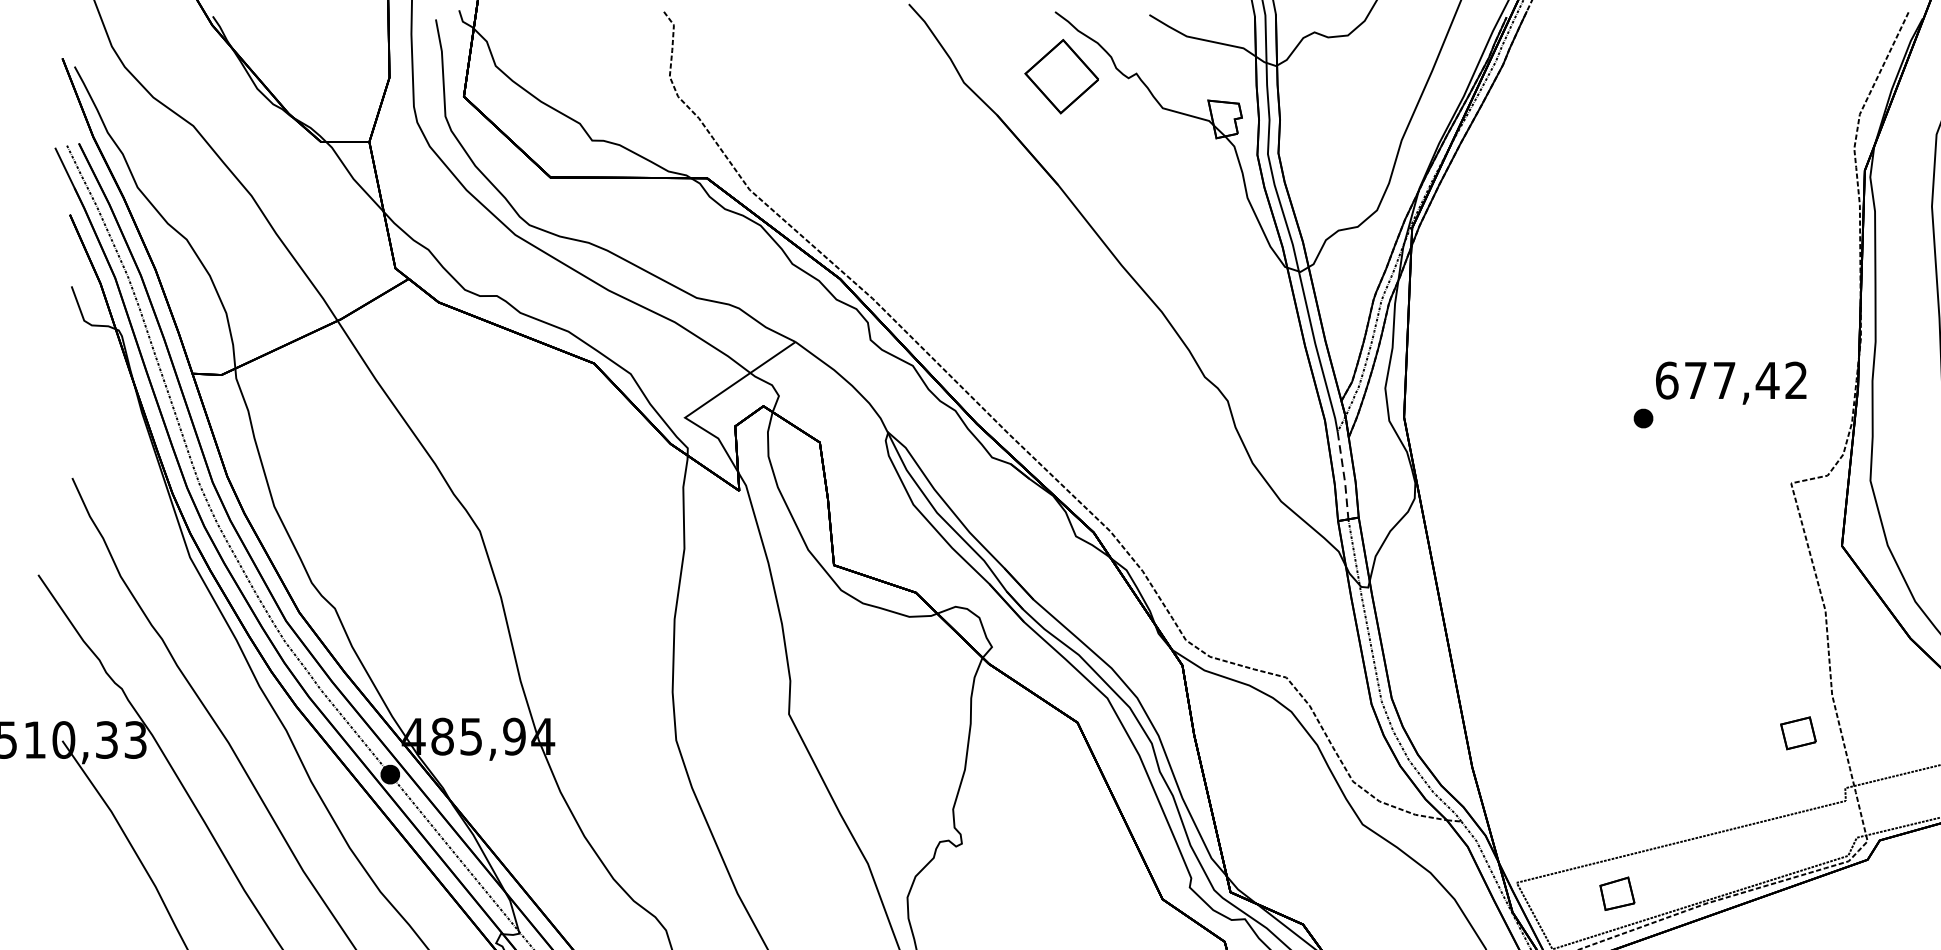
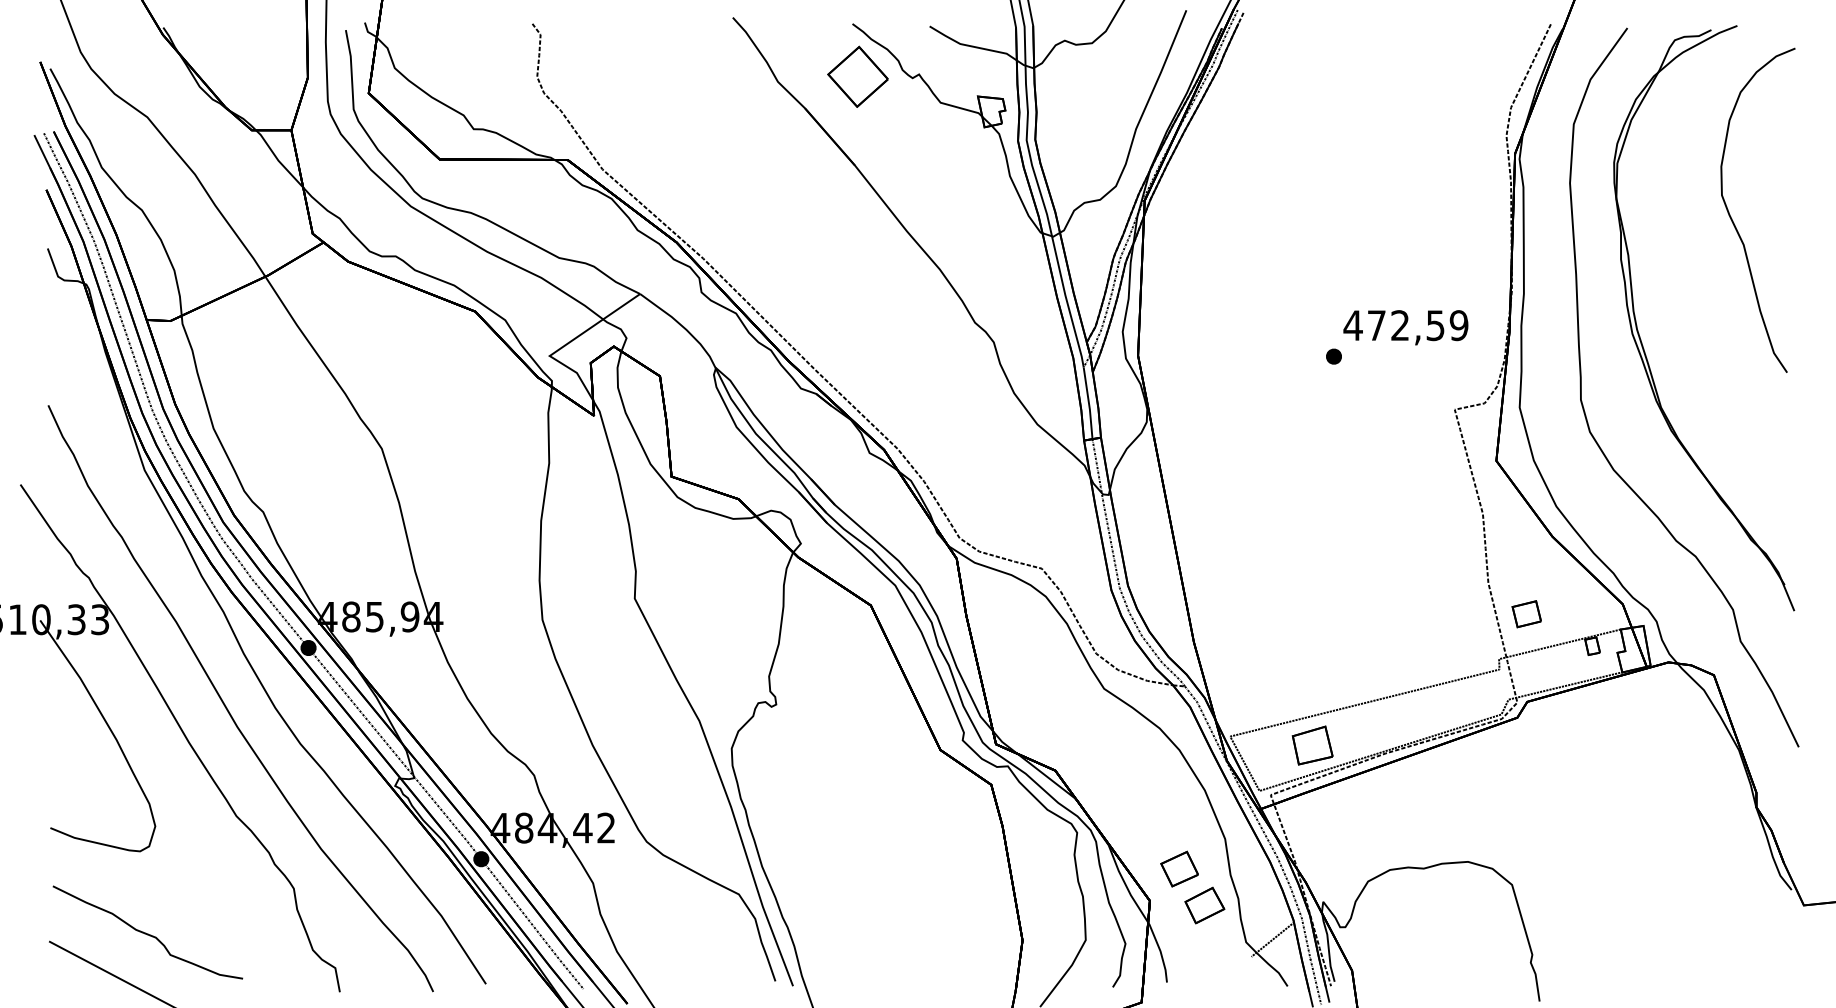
text: (1730, 380) -> (1405, 325), 677,42 -> 472,59
line: (1344, 475) -> (1089, 403), dashed -> solid
part: (1798, 733) -> (1526, 614), moved
part: (1617, 893) -> (1312, 745), size x1.43

